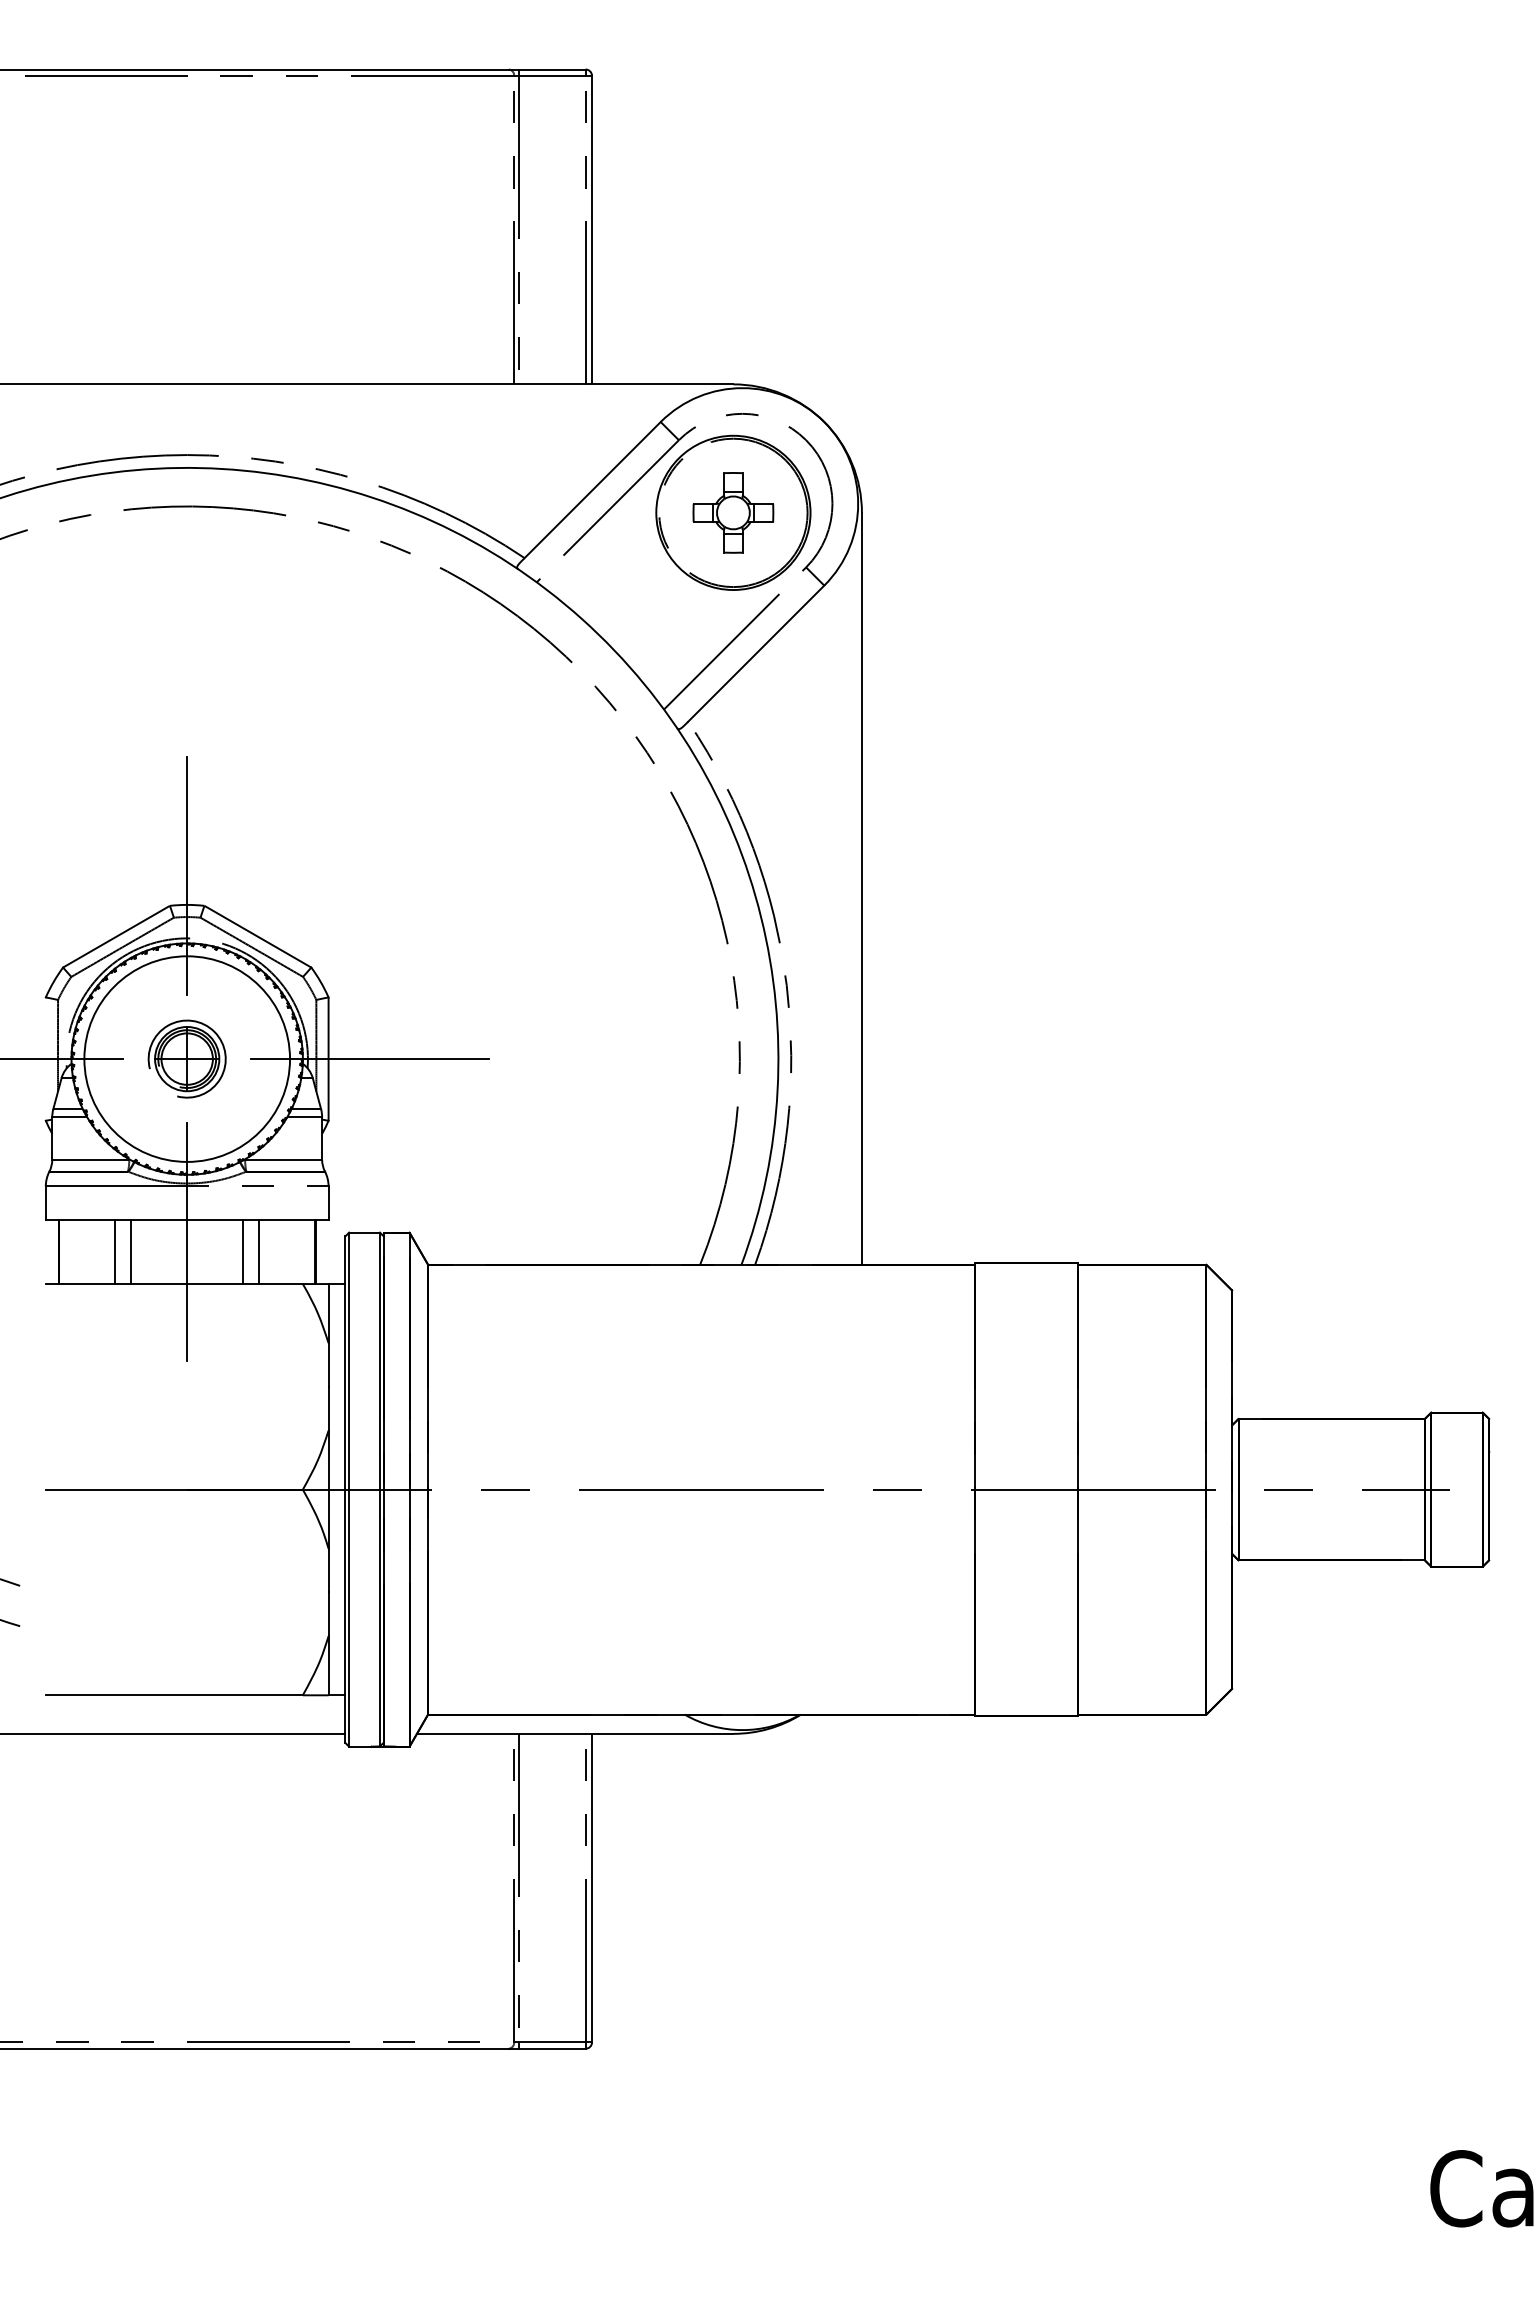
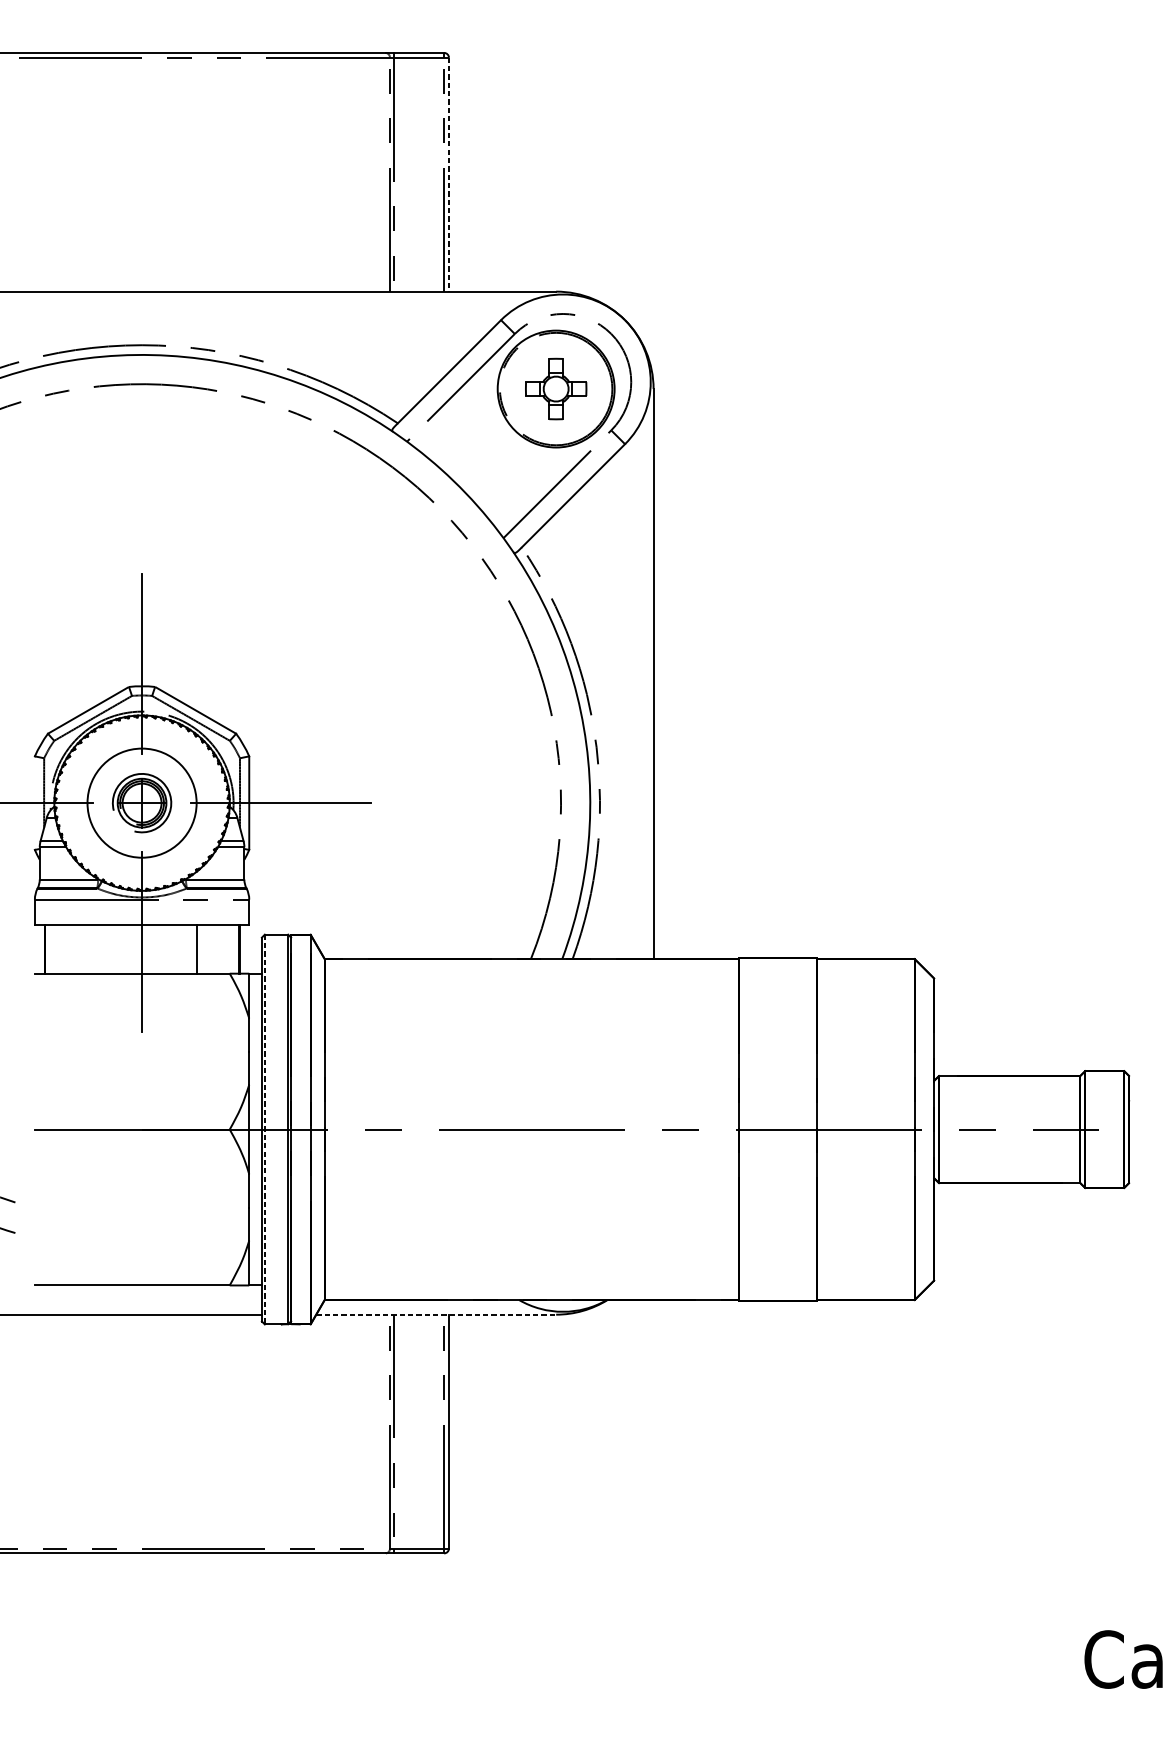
line: (592, 230) -> (449, 174), solid -> dashed
circle: (187, 1058) -> (142, 802), size x0.7
line: (115, 1251) -> (87, 949), removed
line: (131, 1251) -> (99, 949), removed
line: (243, 1251) -> (184, 949), removed
line: (349, 1490) -> (265, 1130), solid -> dashed
line: (575, 1733) -> (436, 1314), solid -> dashed

